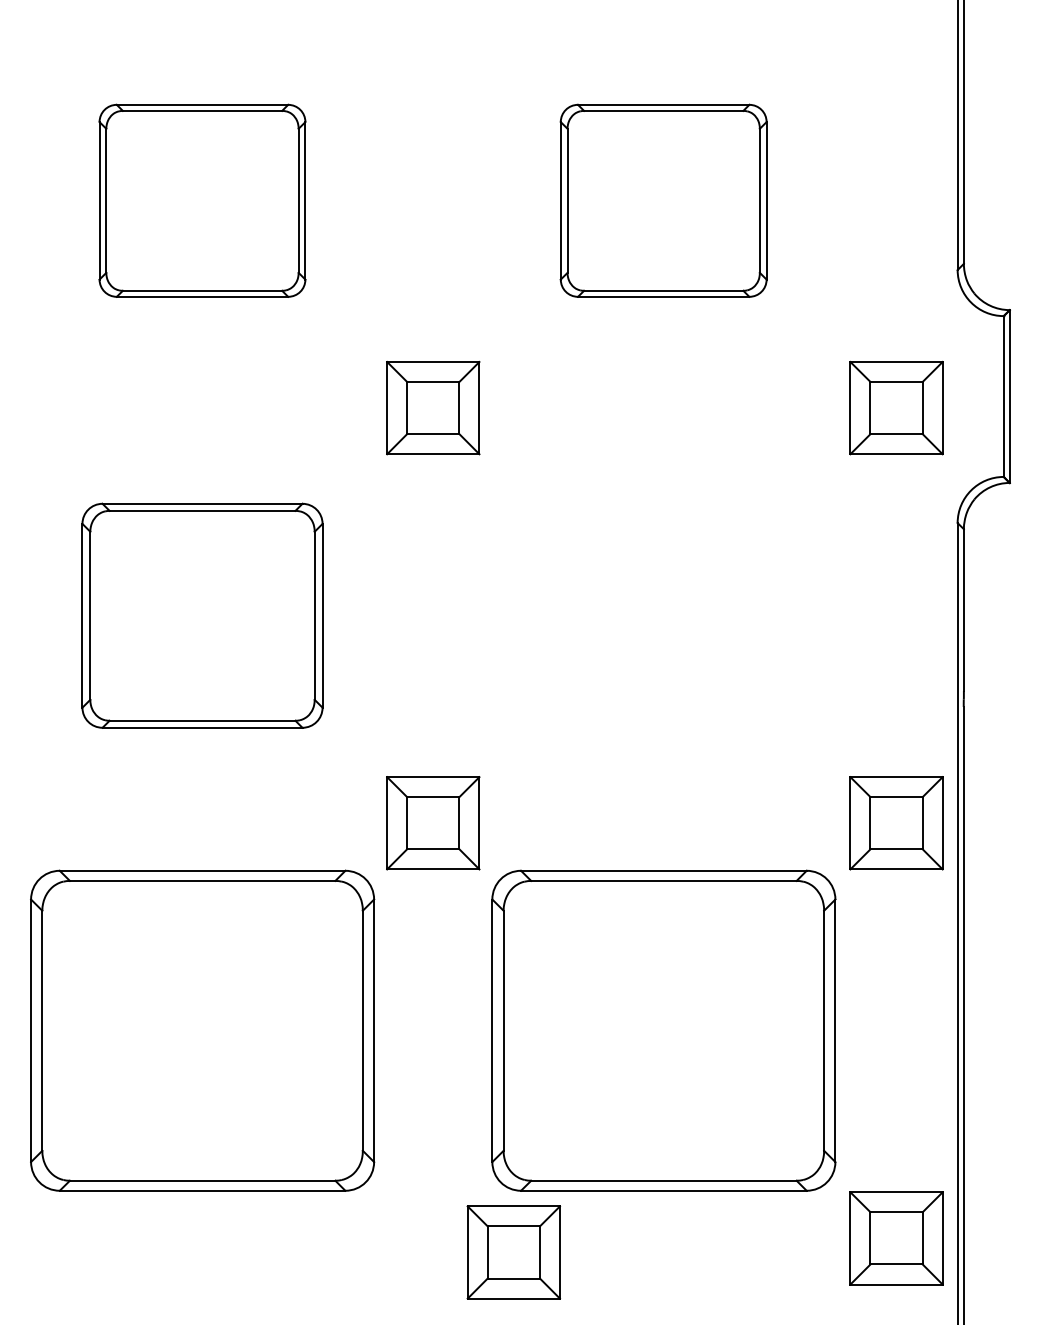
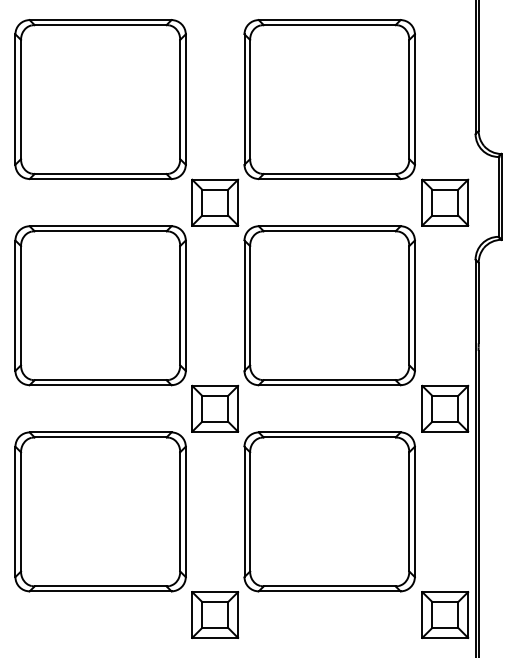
part: (202, 200) -> (100, 99), size x1.67
part: (663, 200) -> (329, 99), size x1.67
part: (202, 615) -> (100, 305), size x1.43
part: (663, 615) -> (329, 305), added
part: (514, 1251) -> (215, 614), moved

